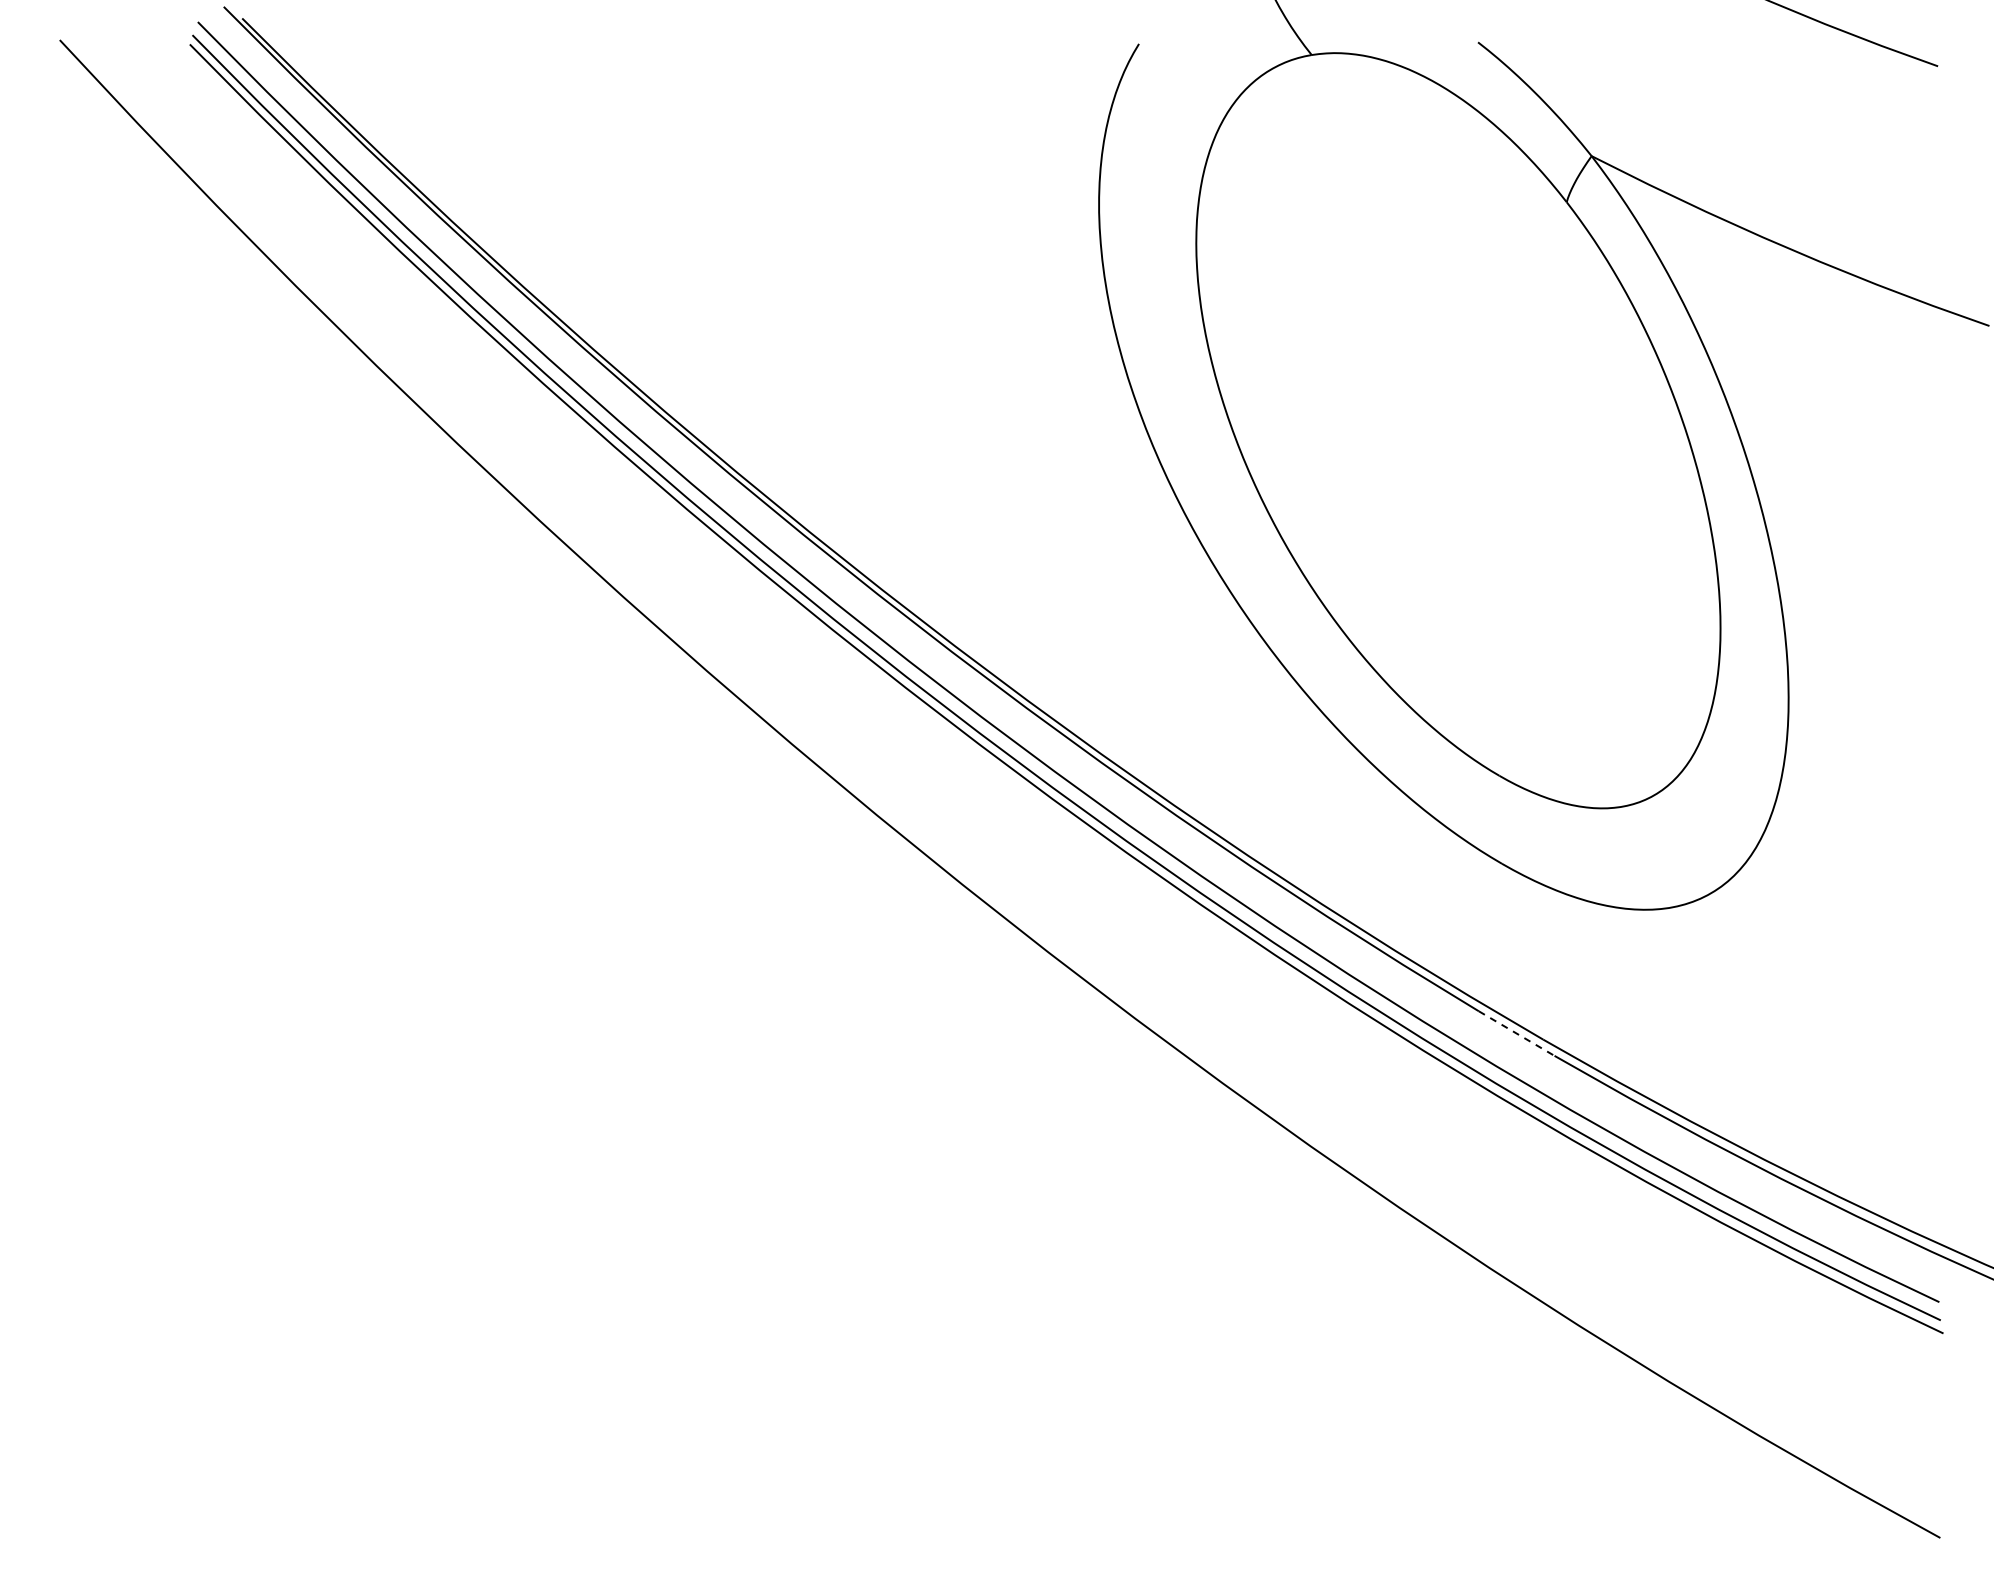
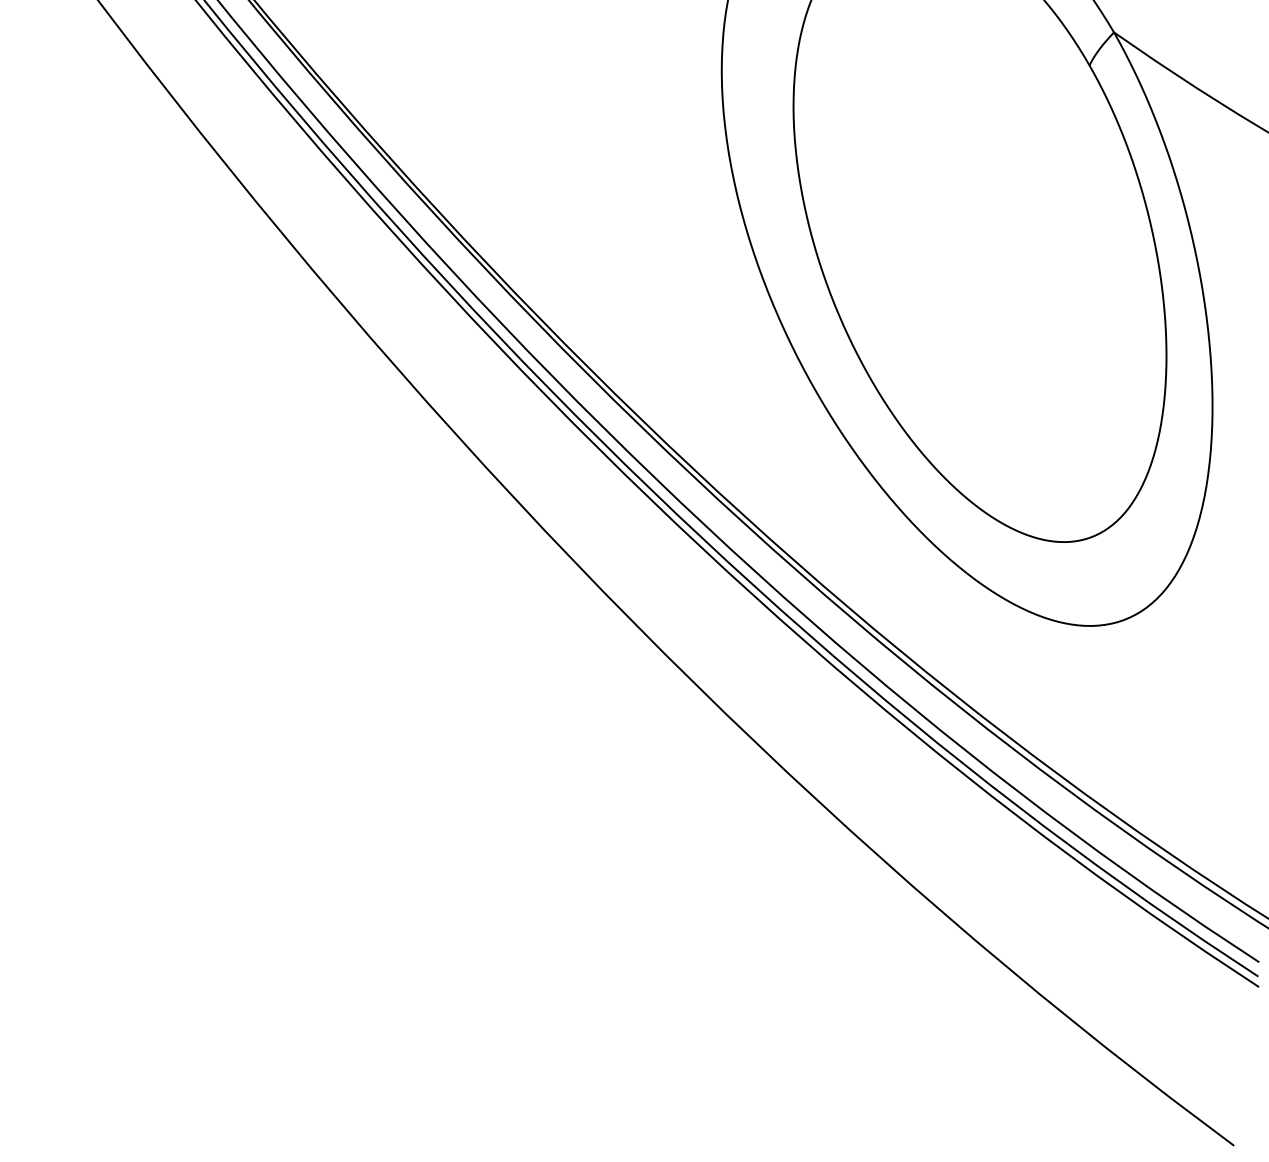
line: (1516, 1033) -> (959, 706), dashed -> solid

